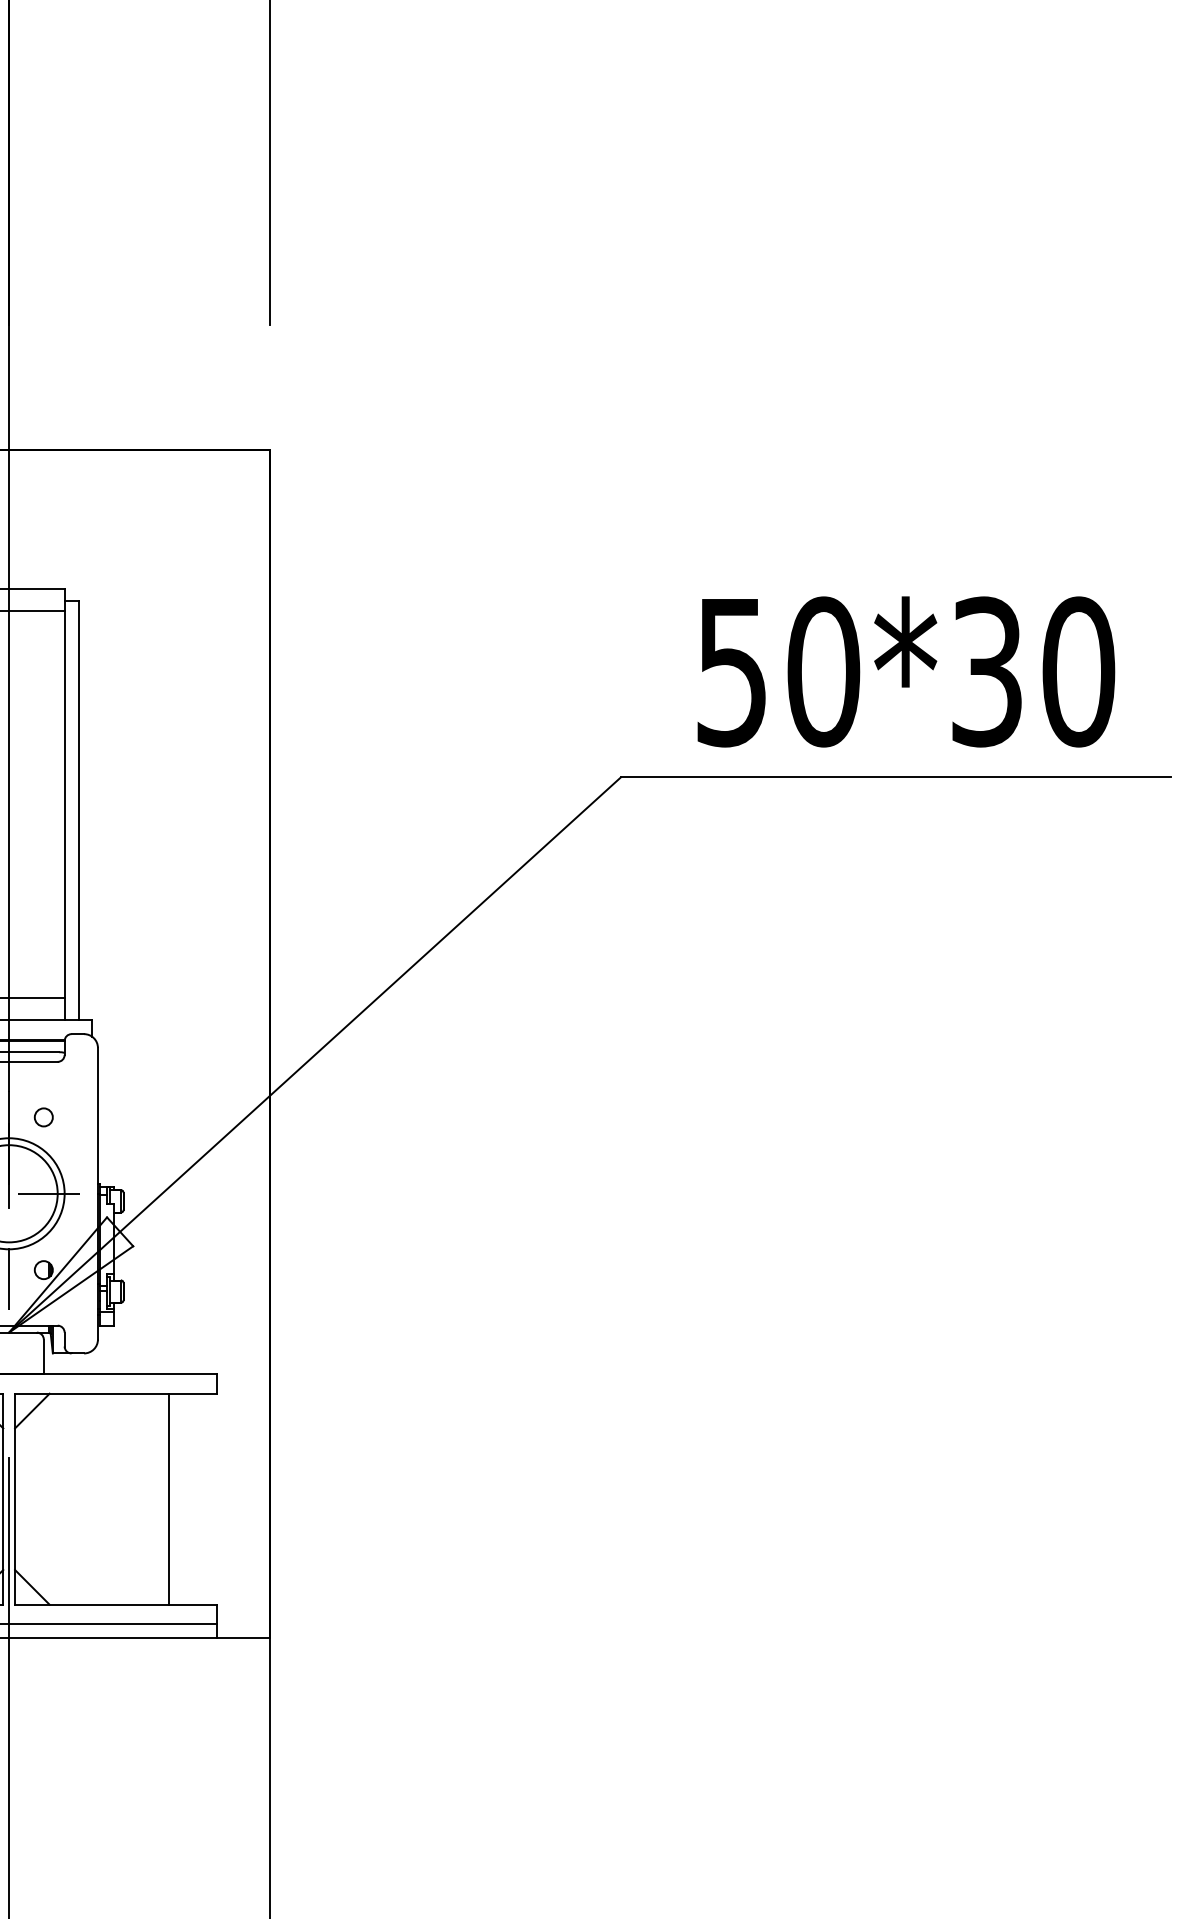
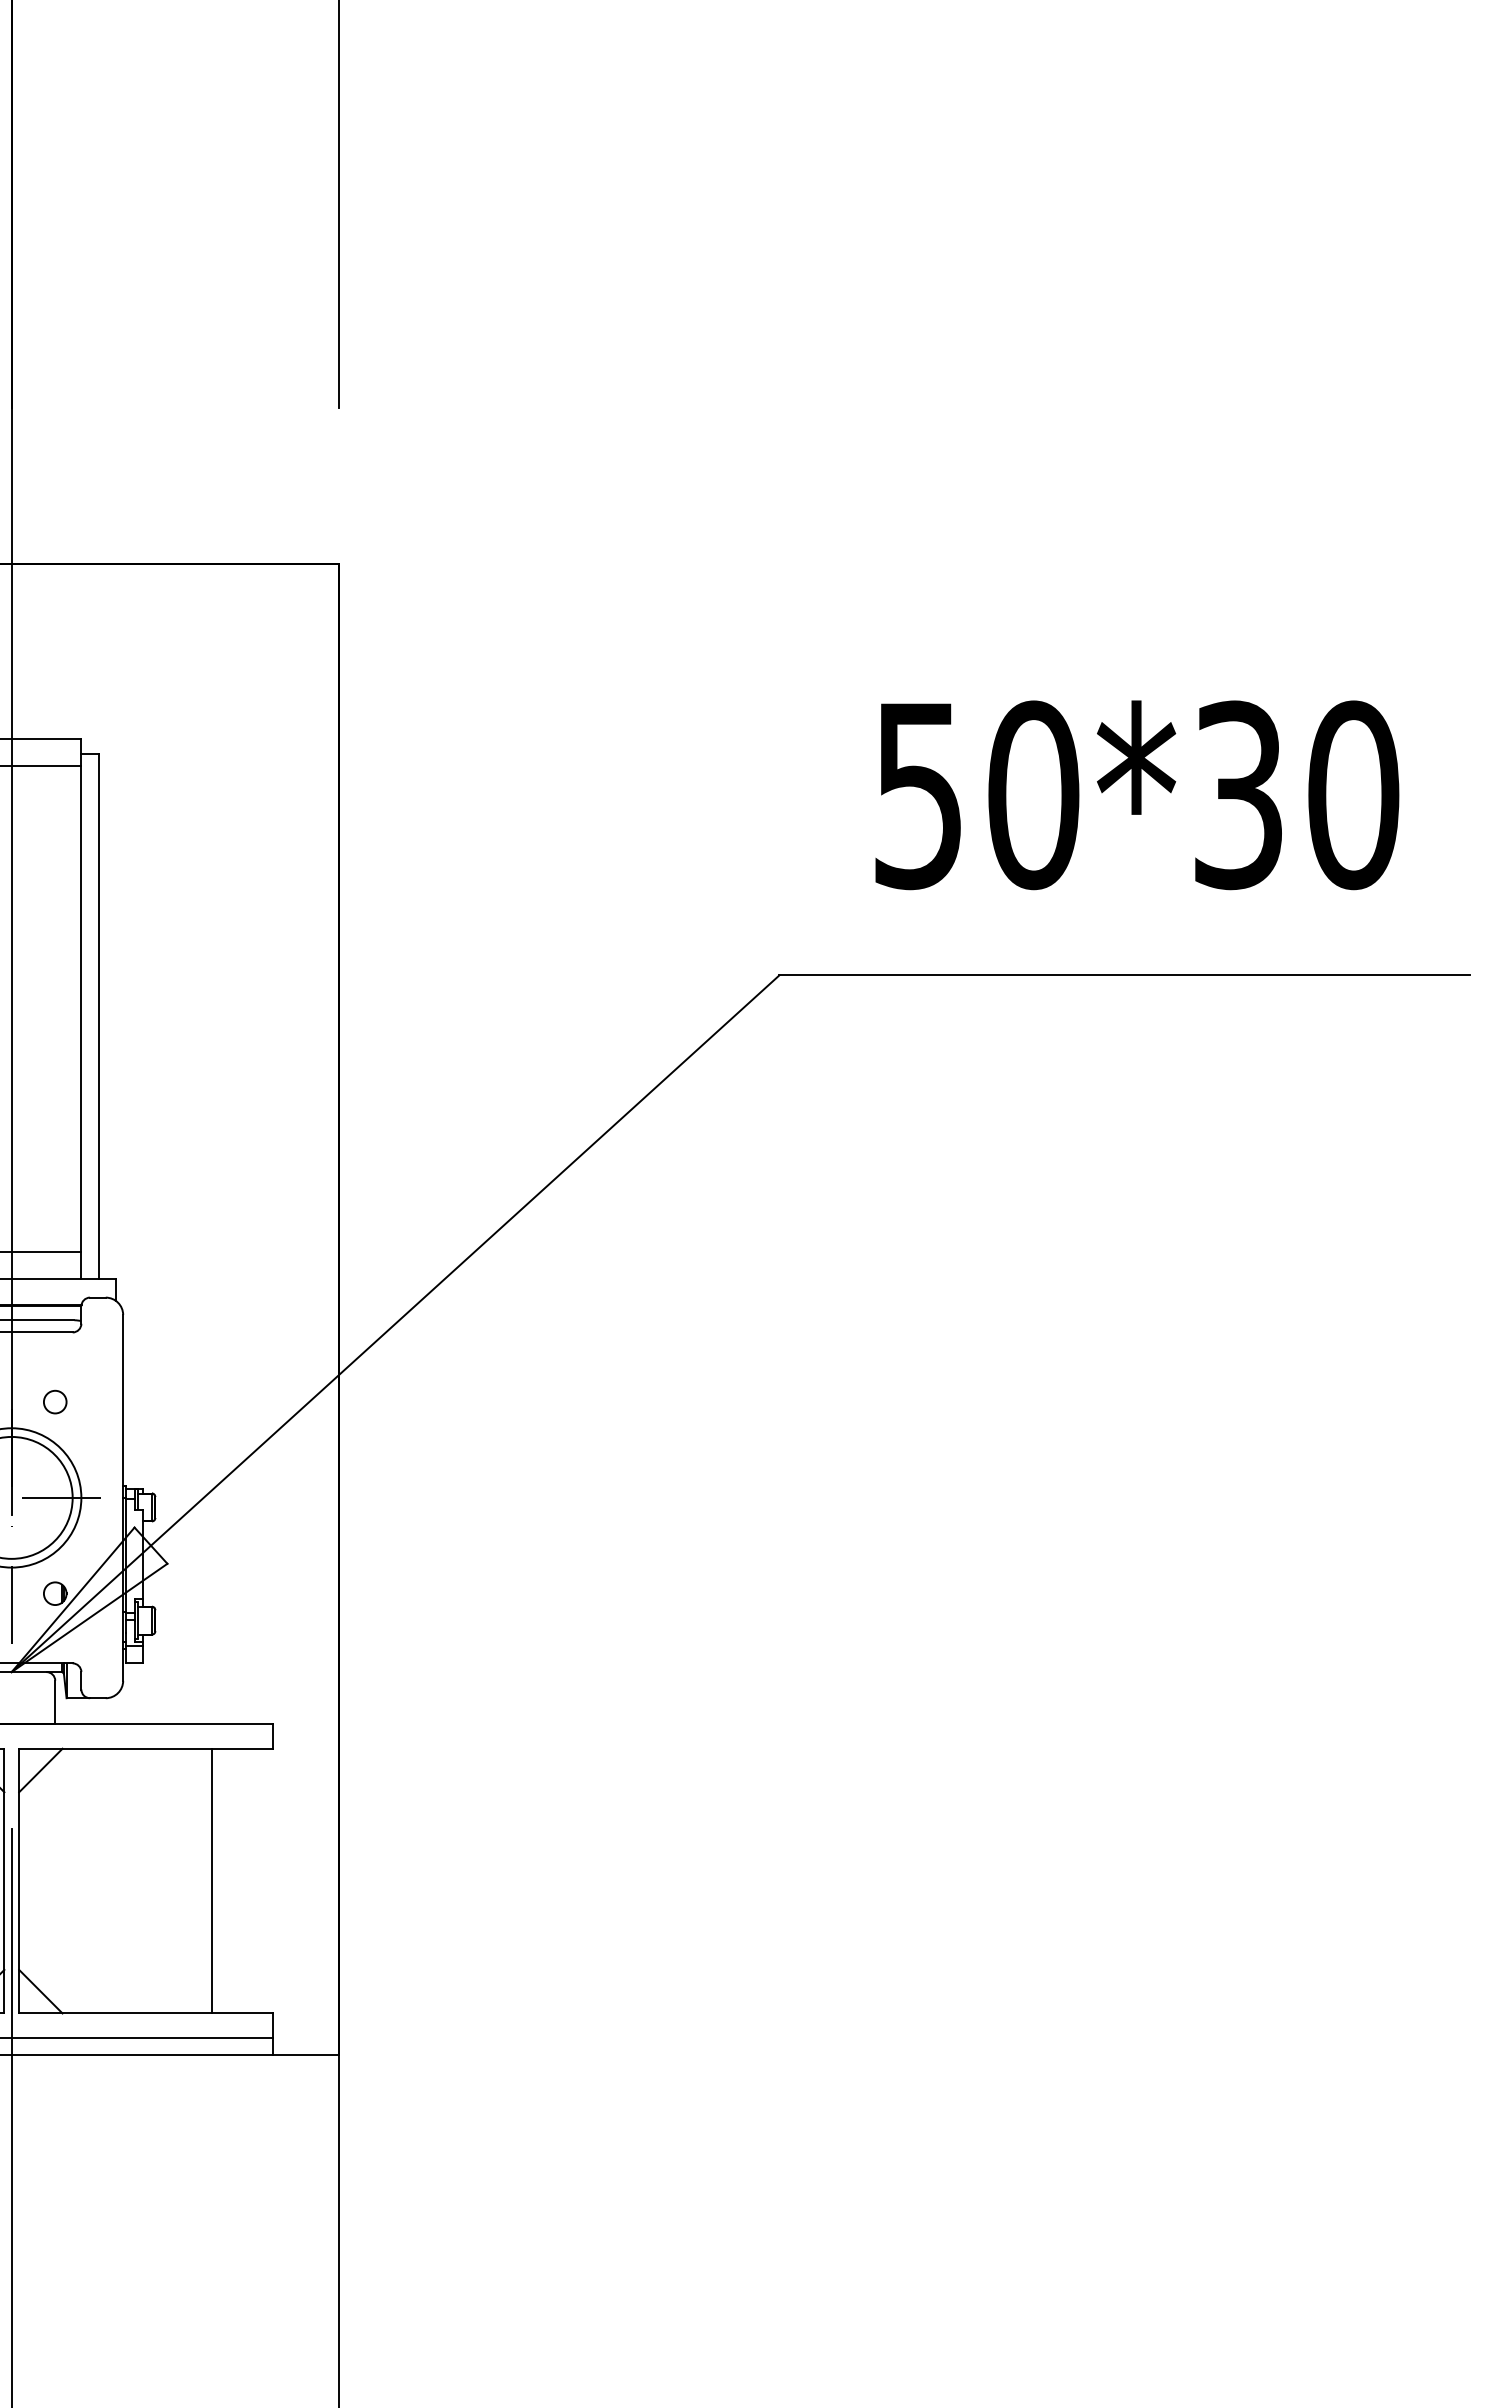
text: (906, 672) -> (1137, 795), moved

